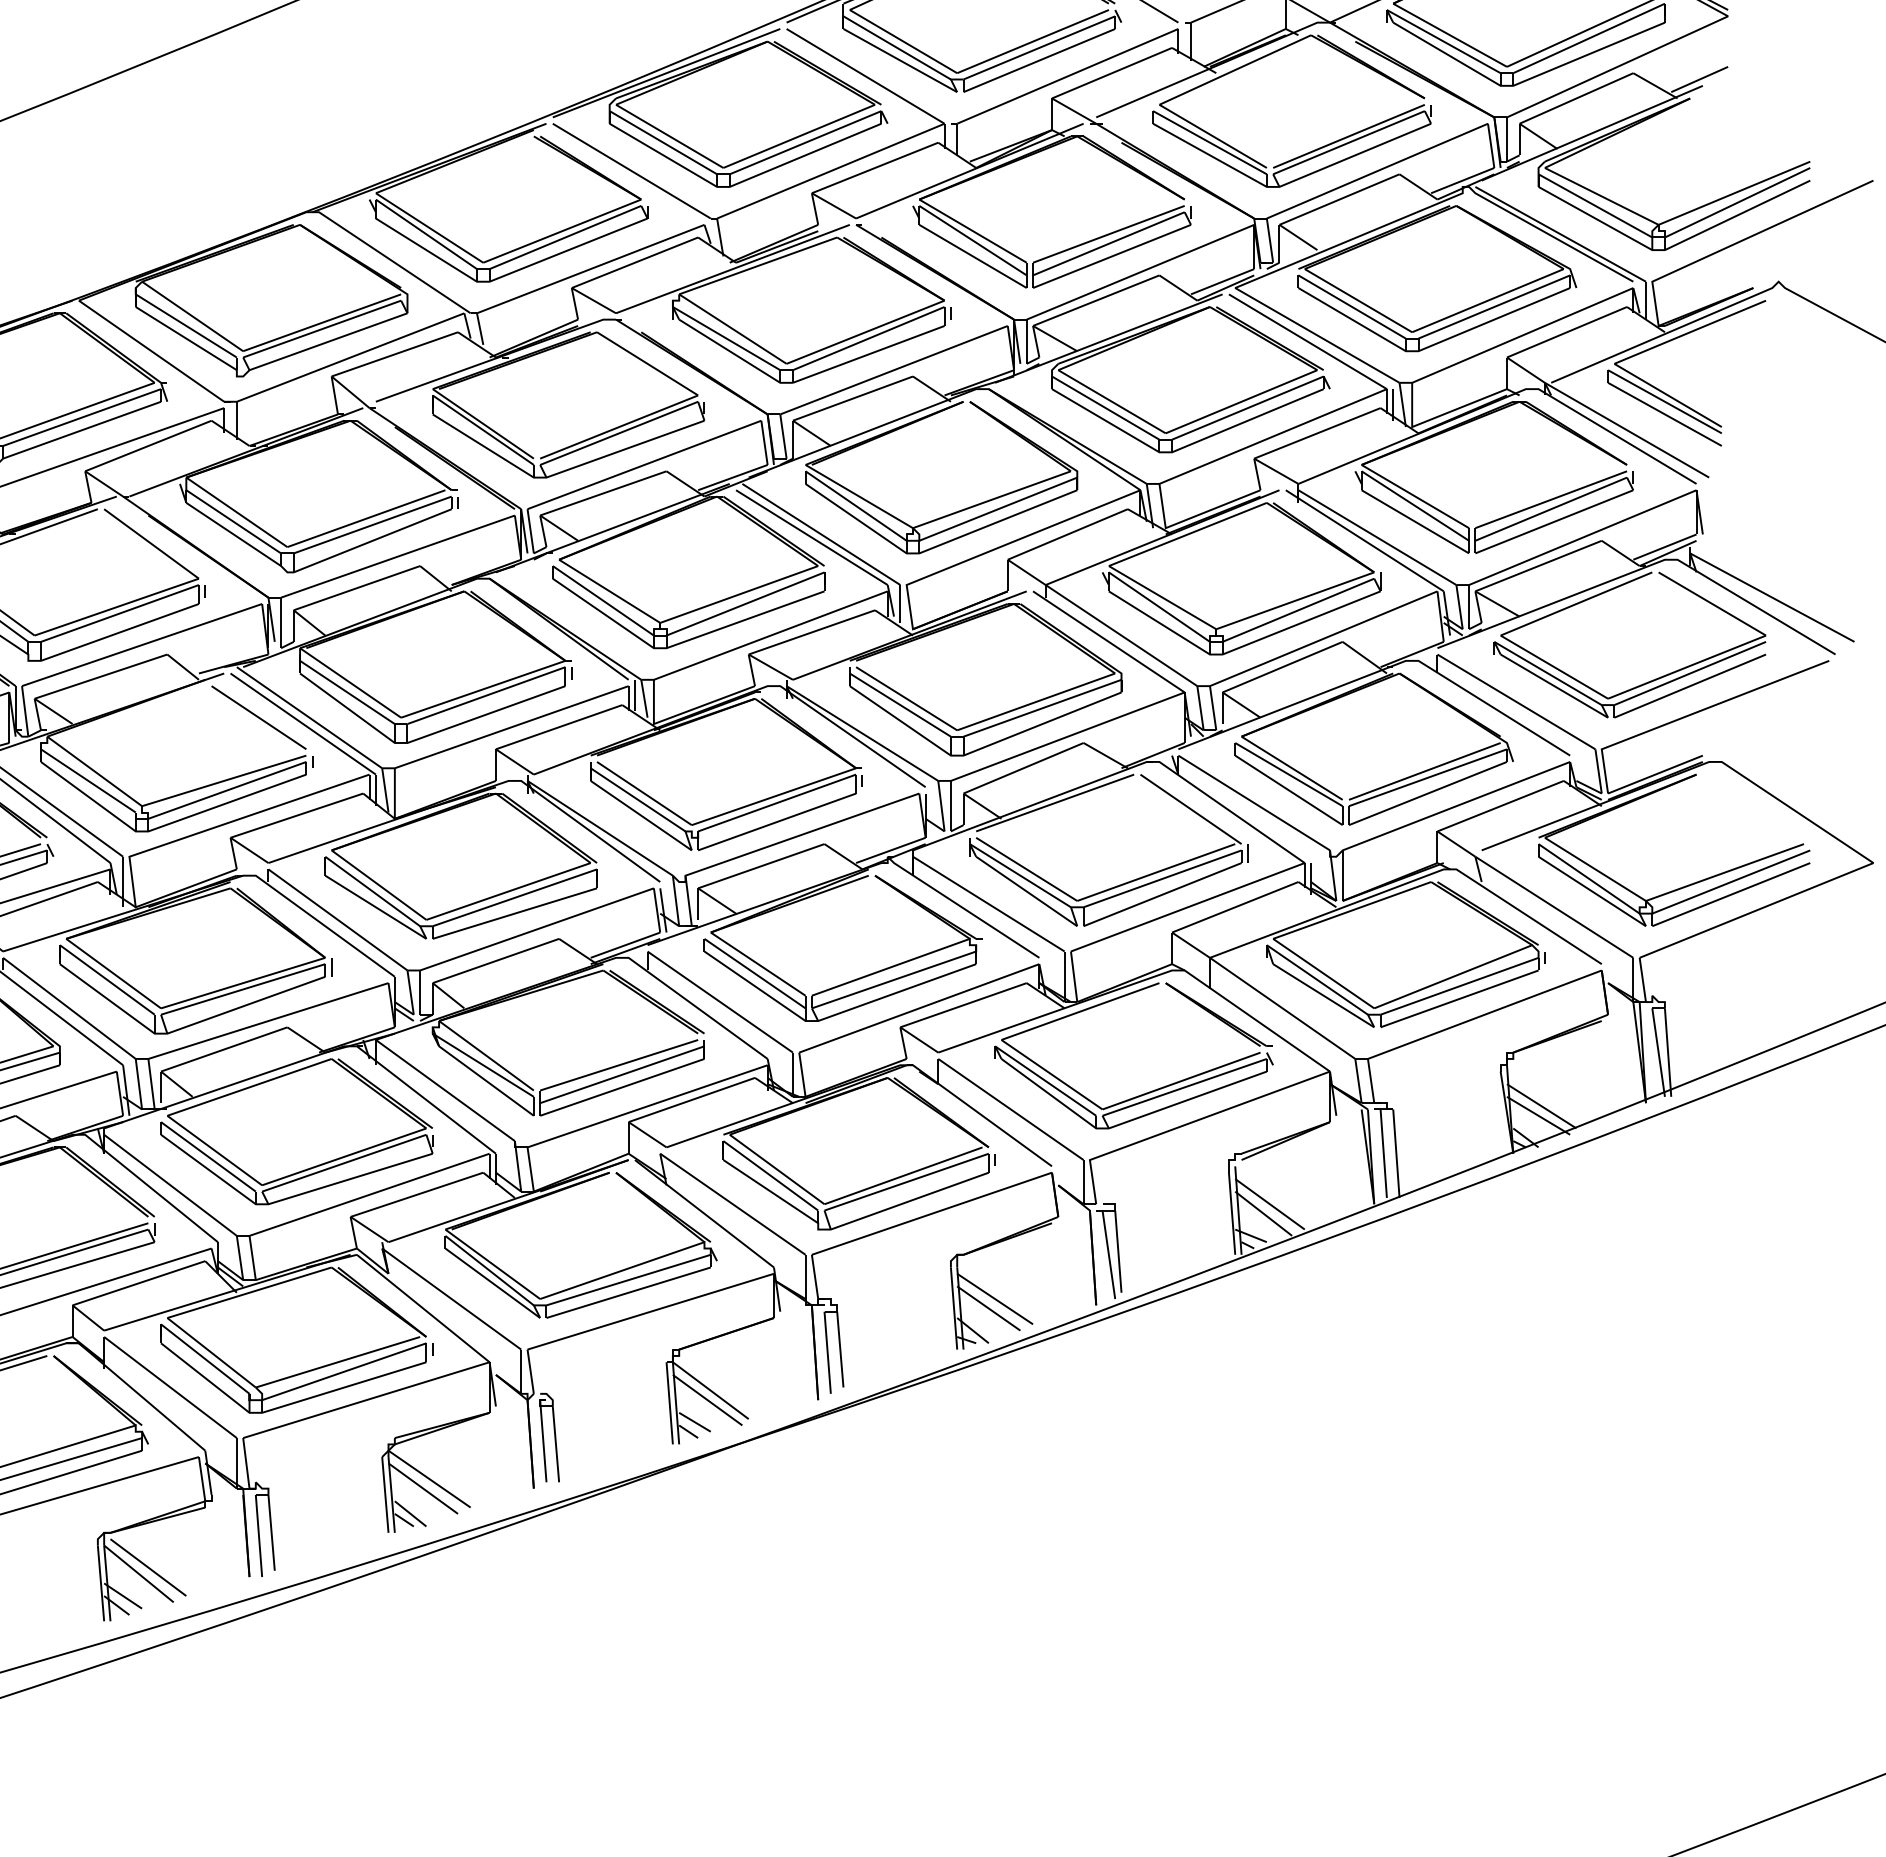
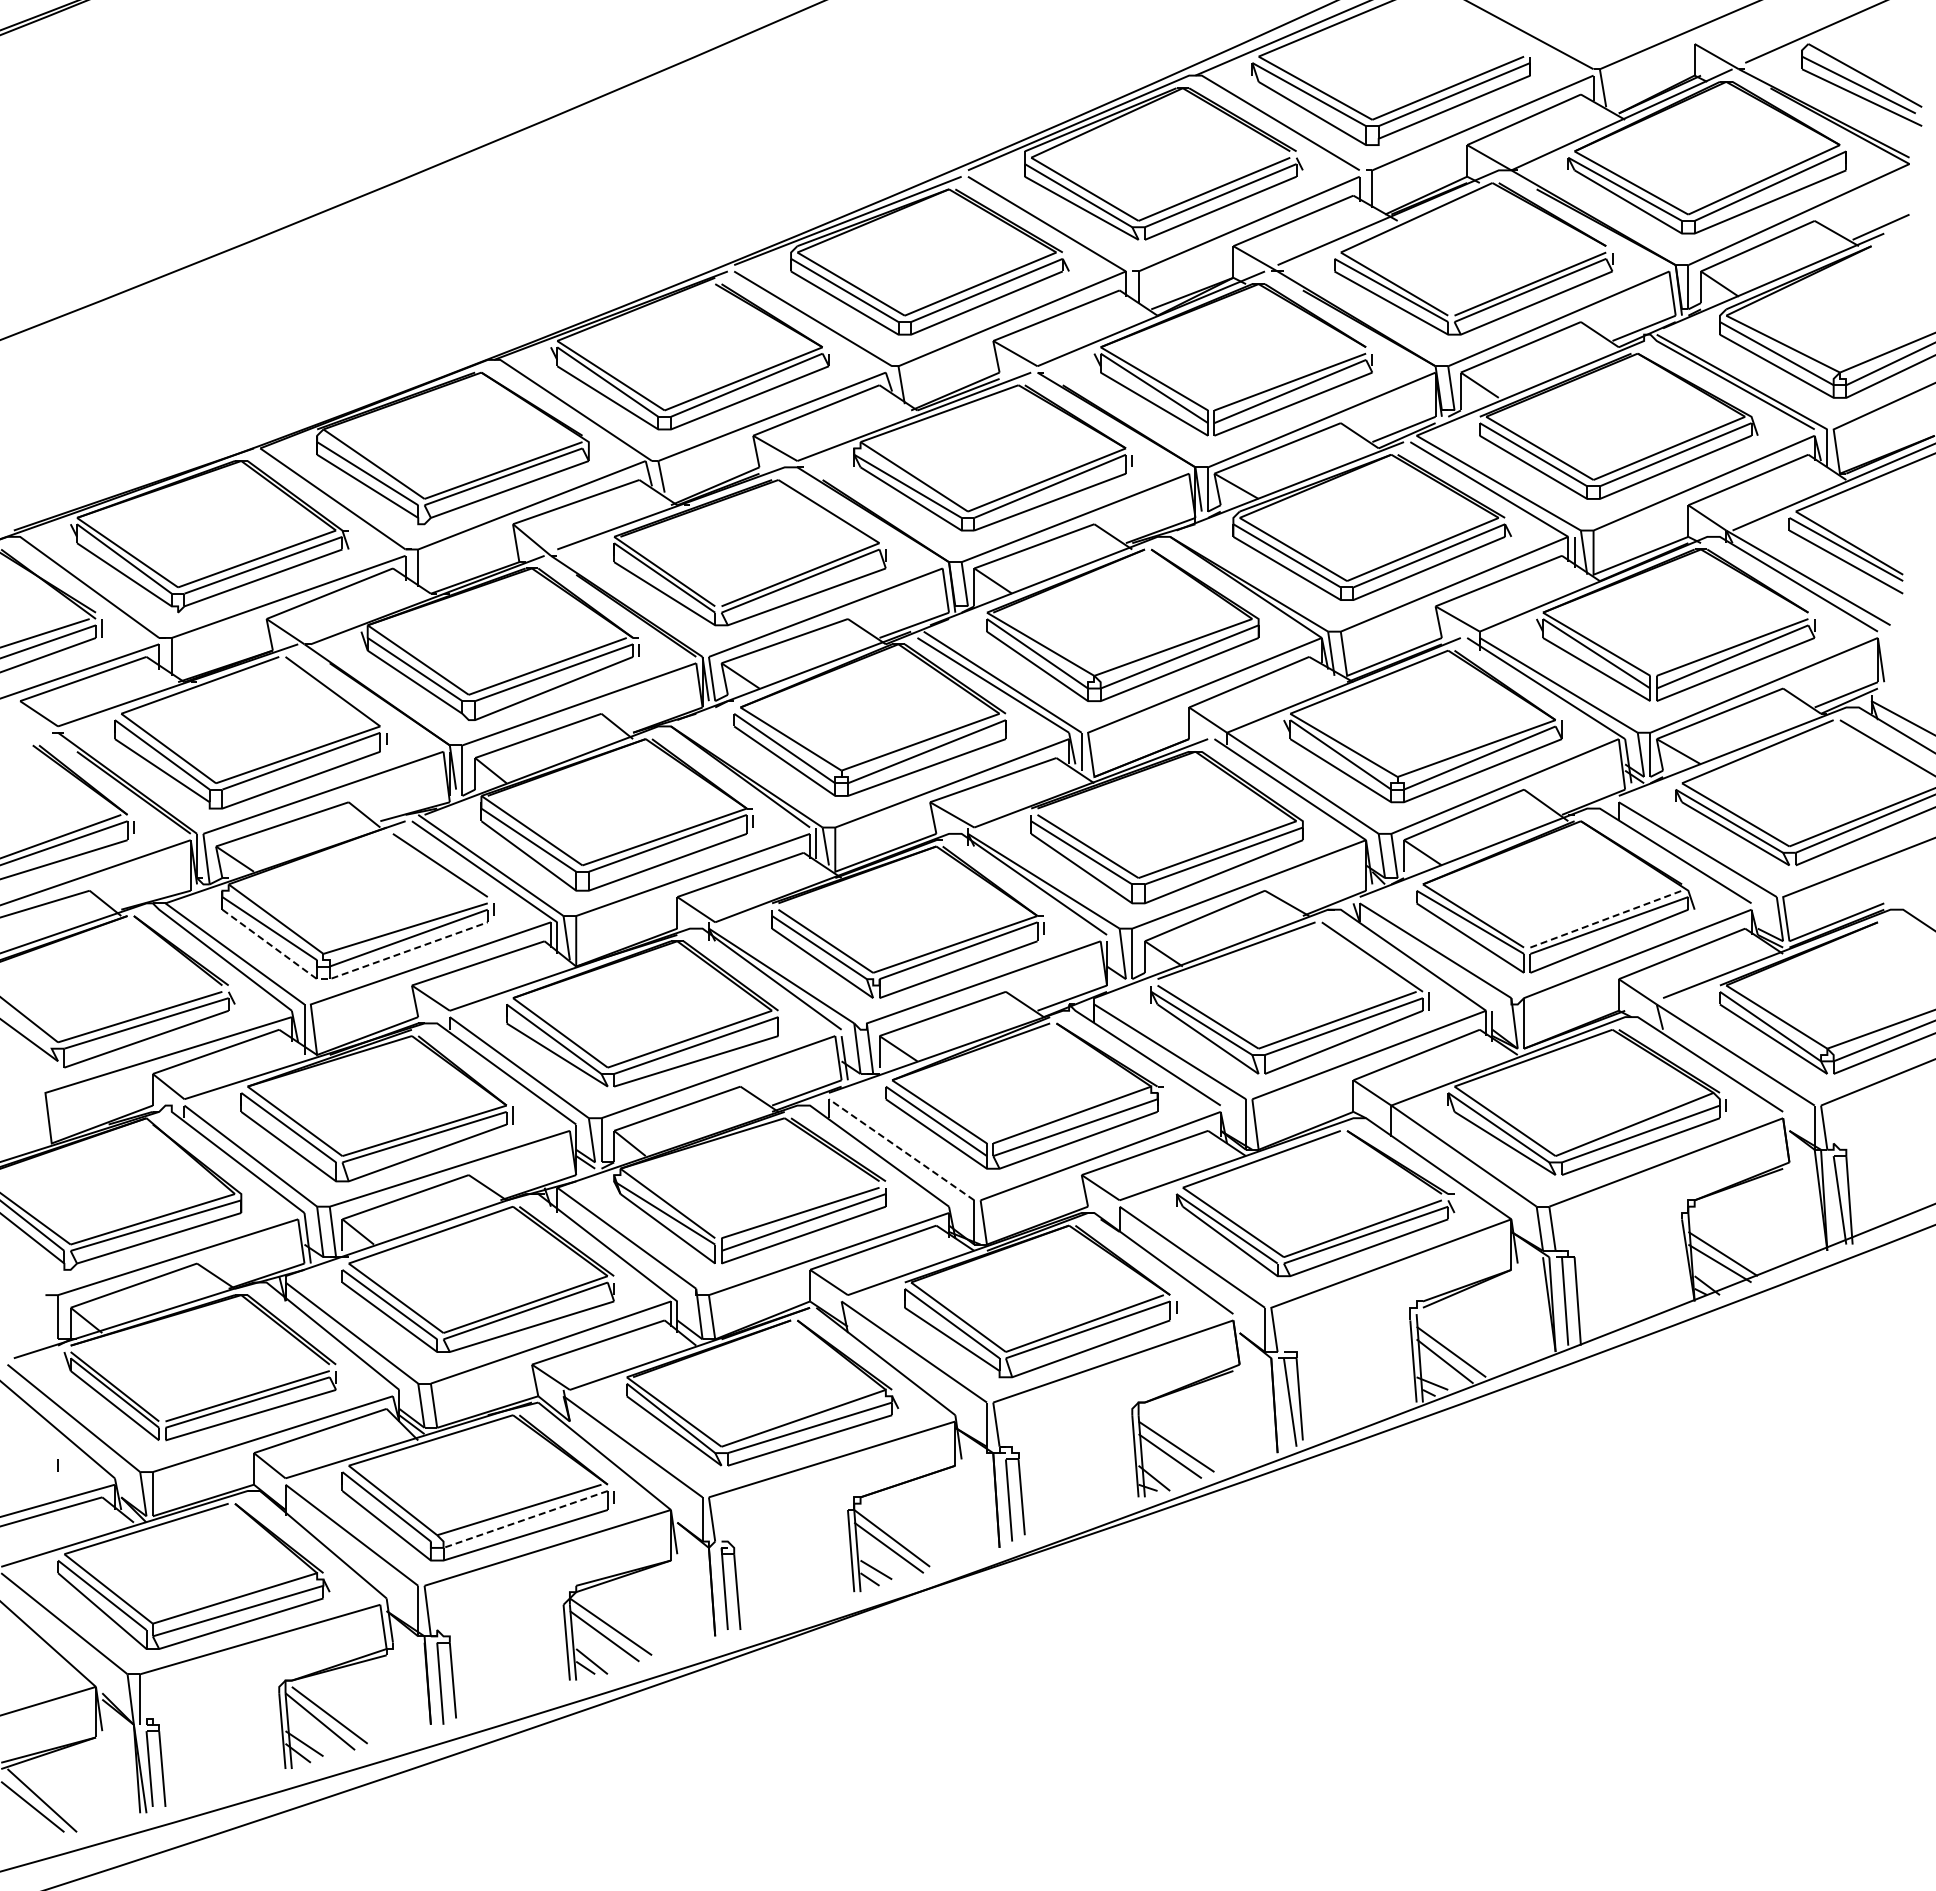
line: (1425, 771) -> (1606, 919), solid -> dashed
line: (165, 825) -> (346, 973), solid -> dashed
line: (720, 1001) -> (901, 1149), solid -> dashed
line: (344, 1371) -> (525, 1519), solid -> dashed

